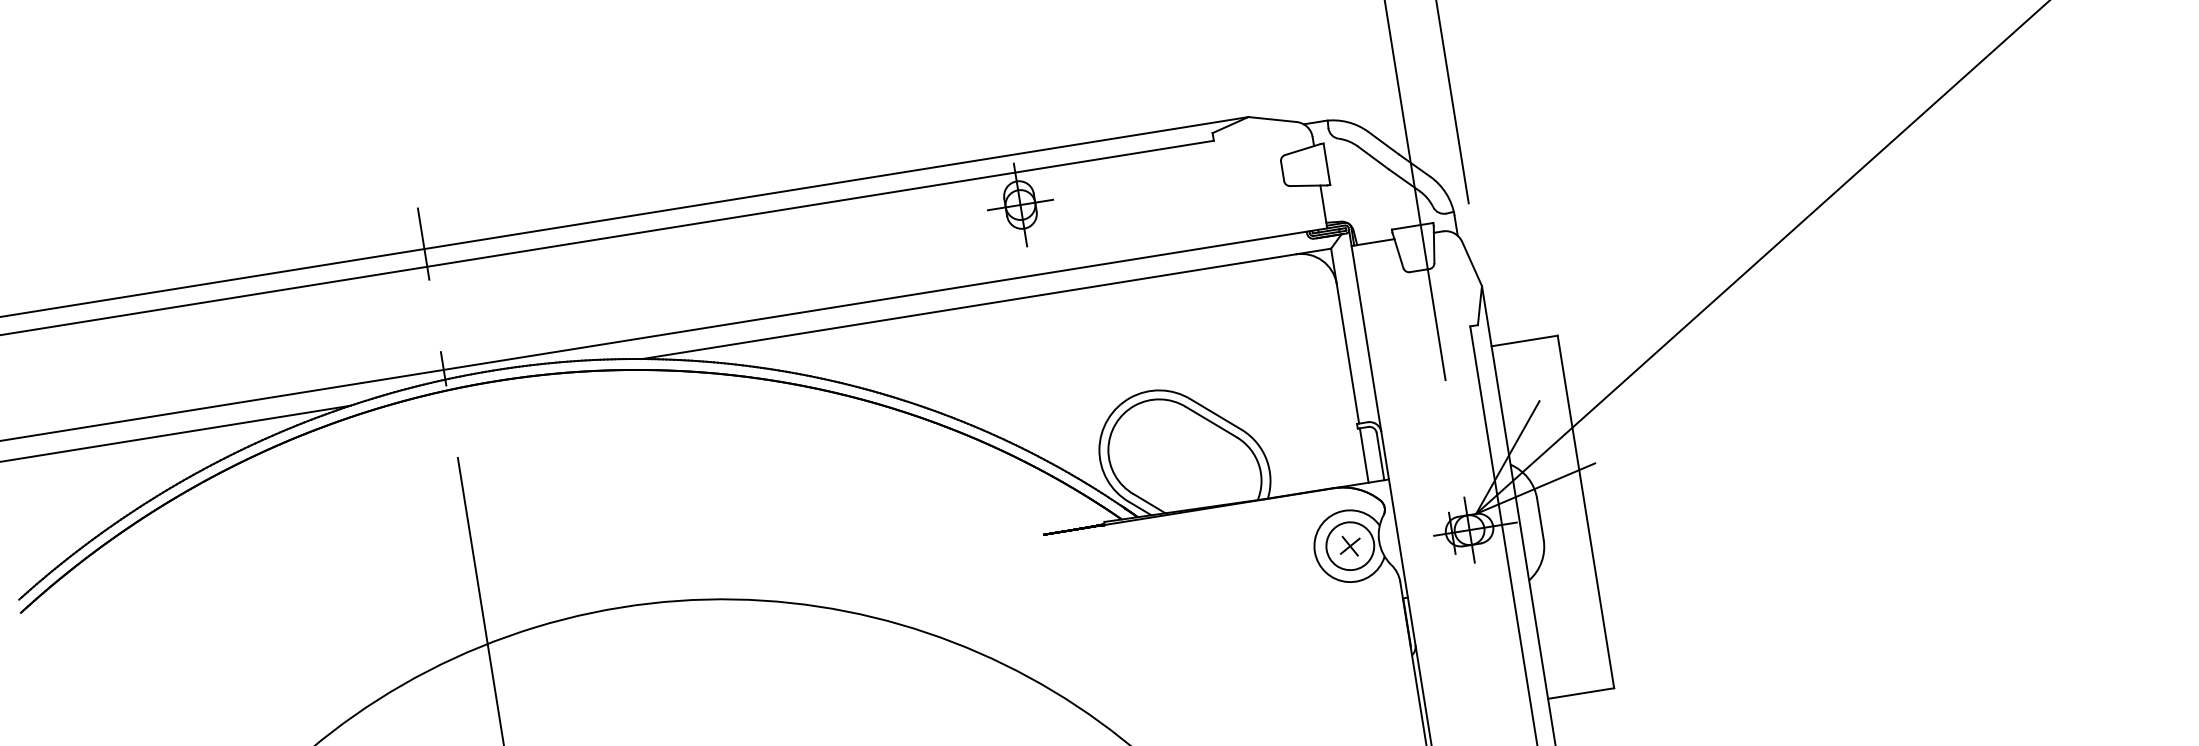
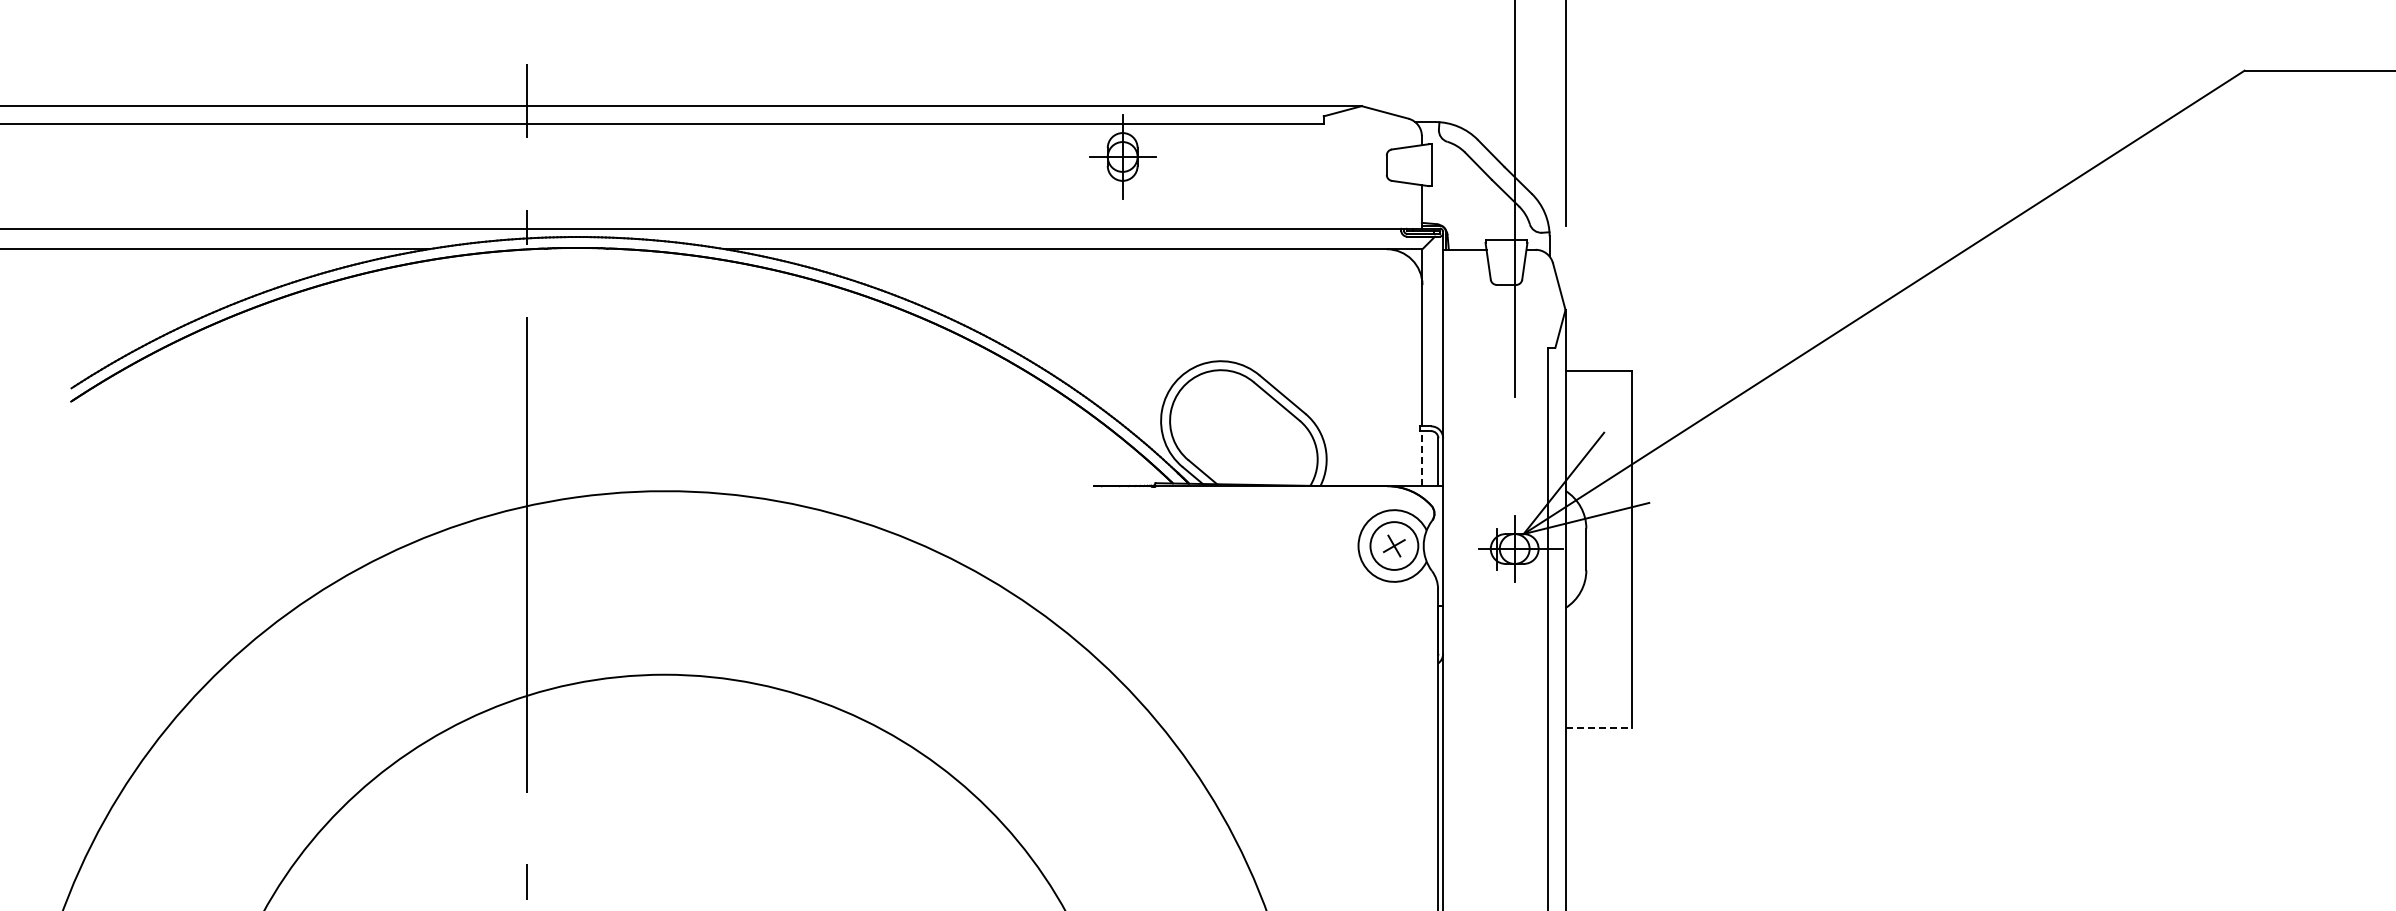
line: (1364, 455) -> (1422, 458), solid -> dashed
line: (1581, 693) -> (1599, 728), solid -> dashed

